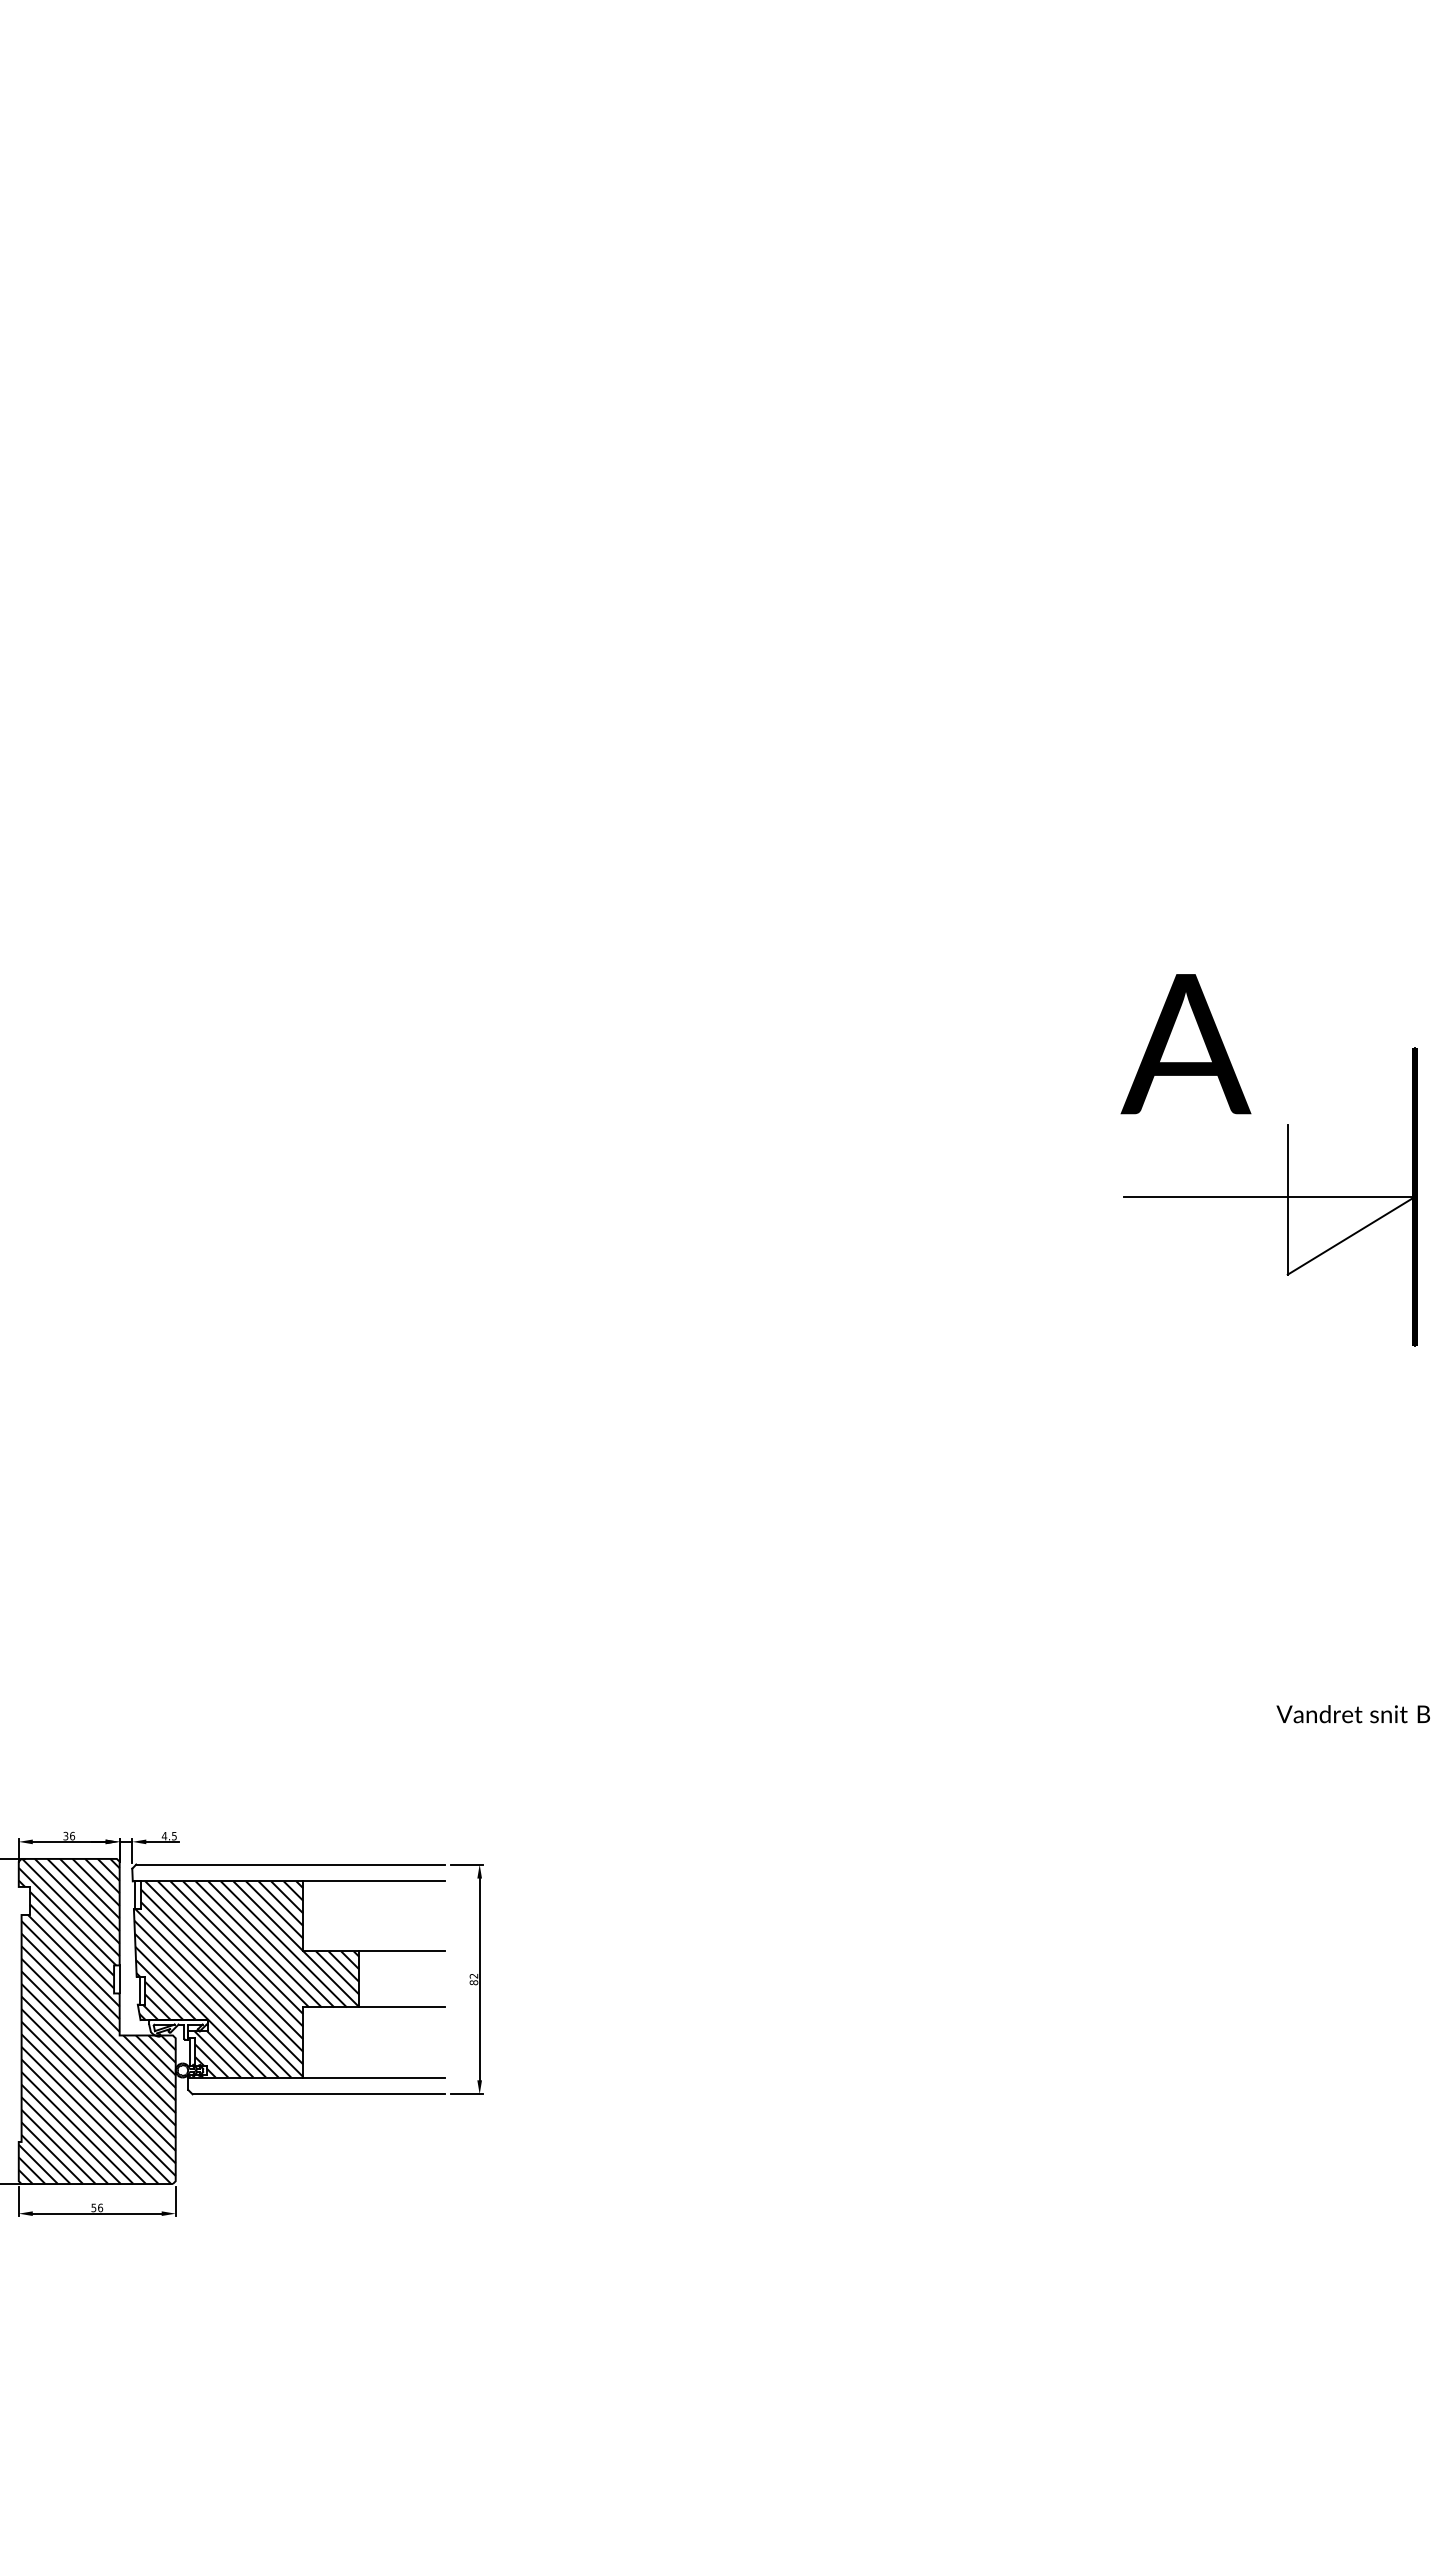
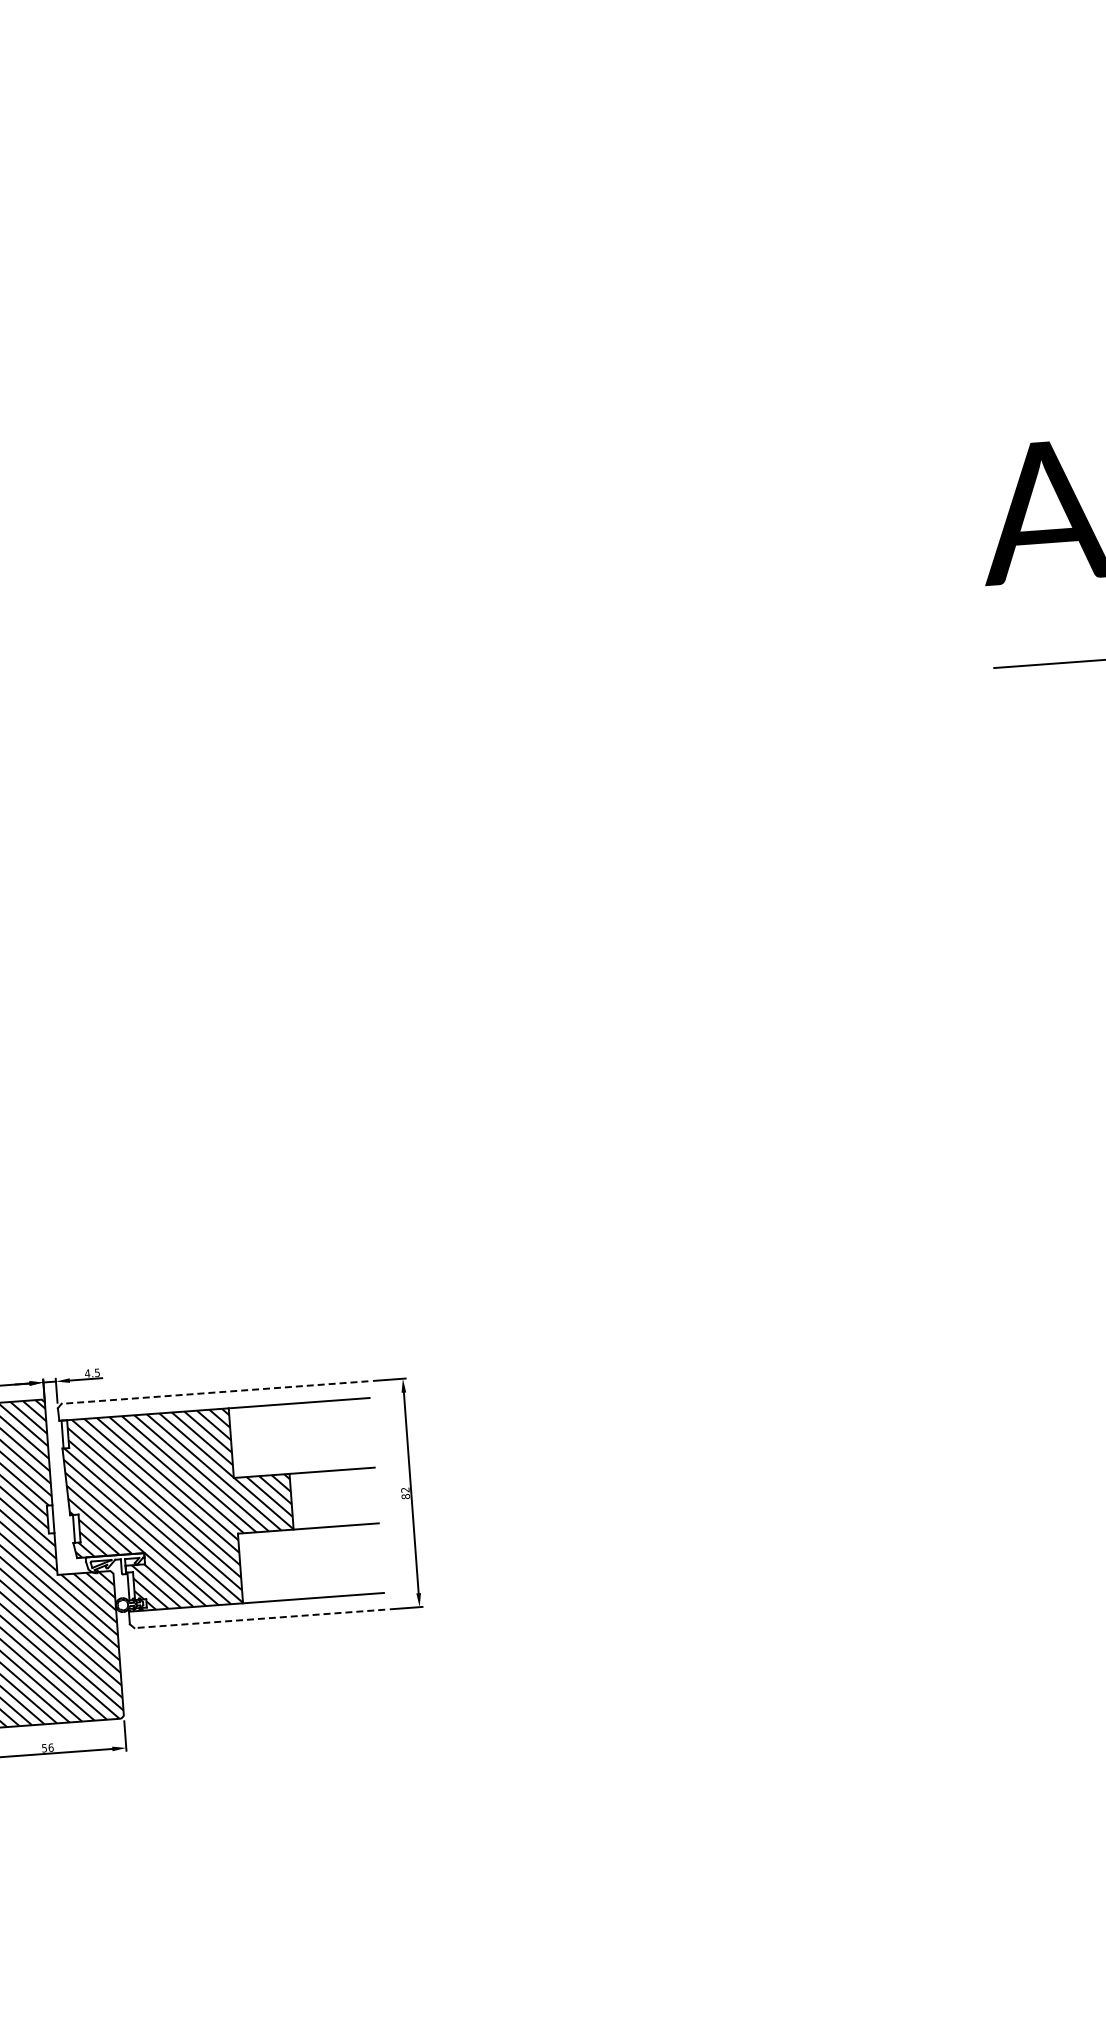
line: (290, 1864) -> (214, 1392), solid -> dashed
line: (318, 2094) -> (259, 1619), solid -> dashed

